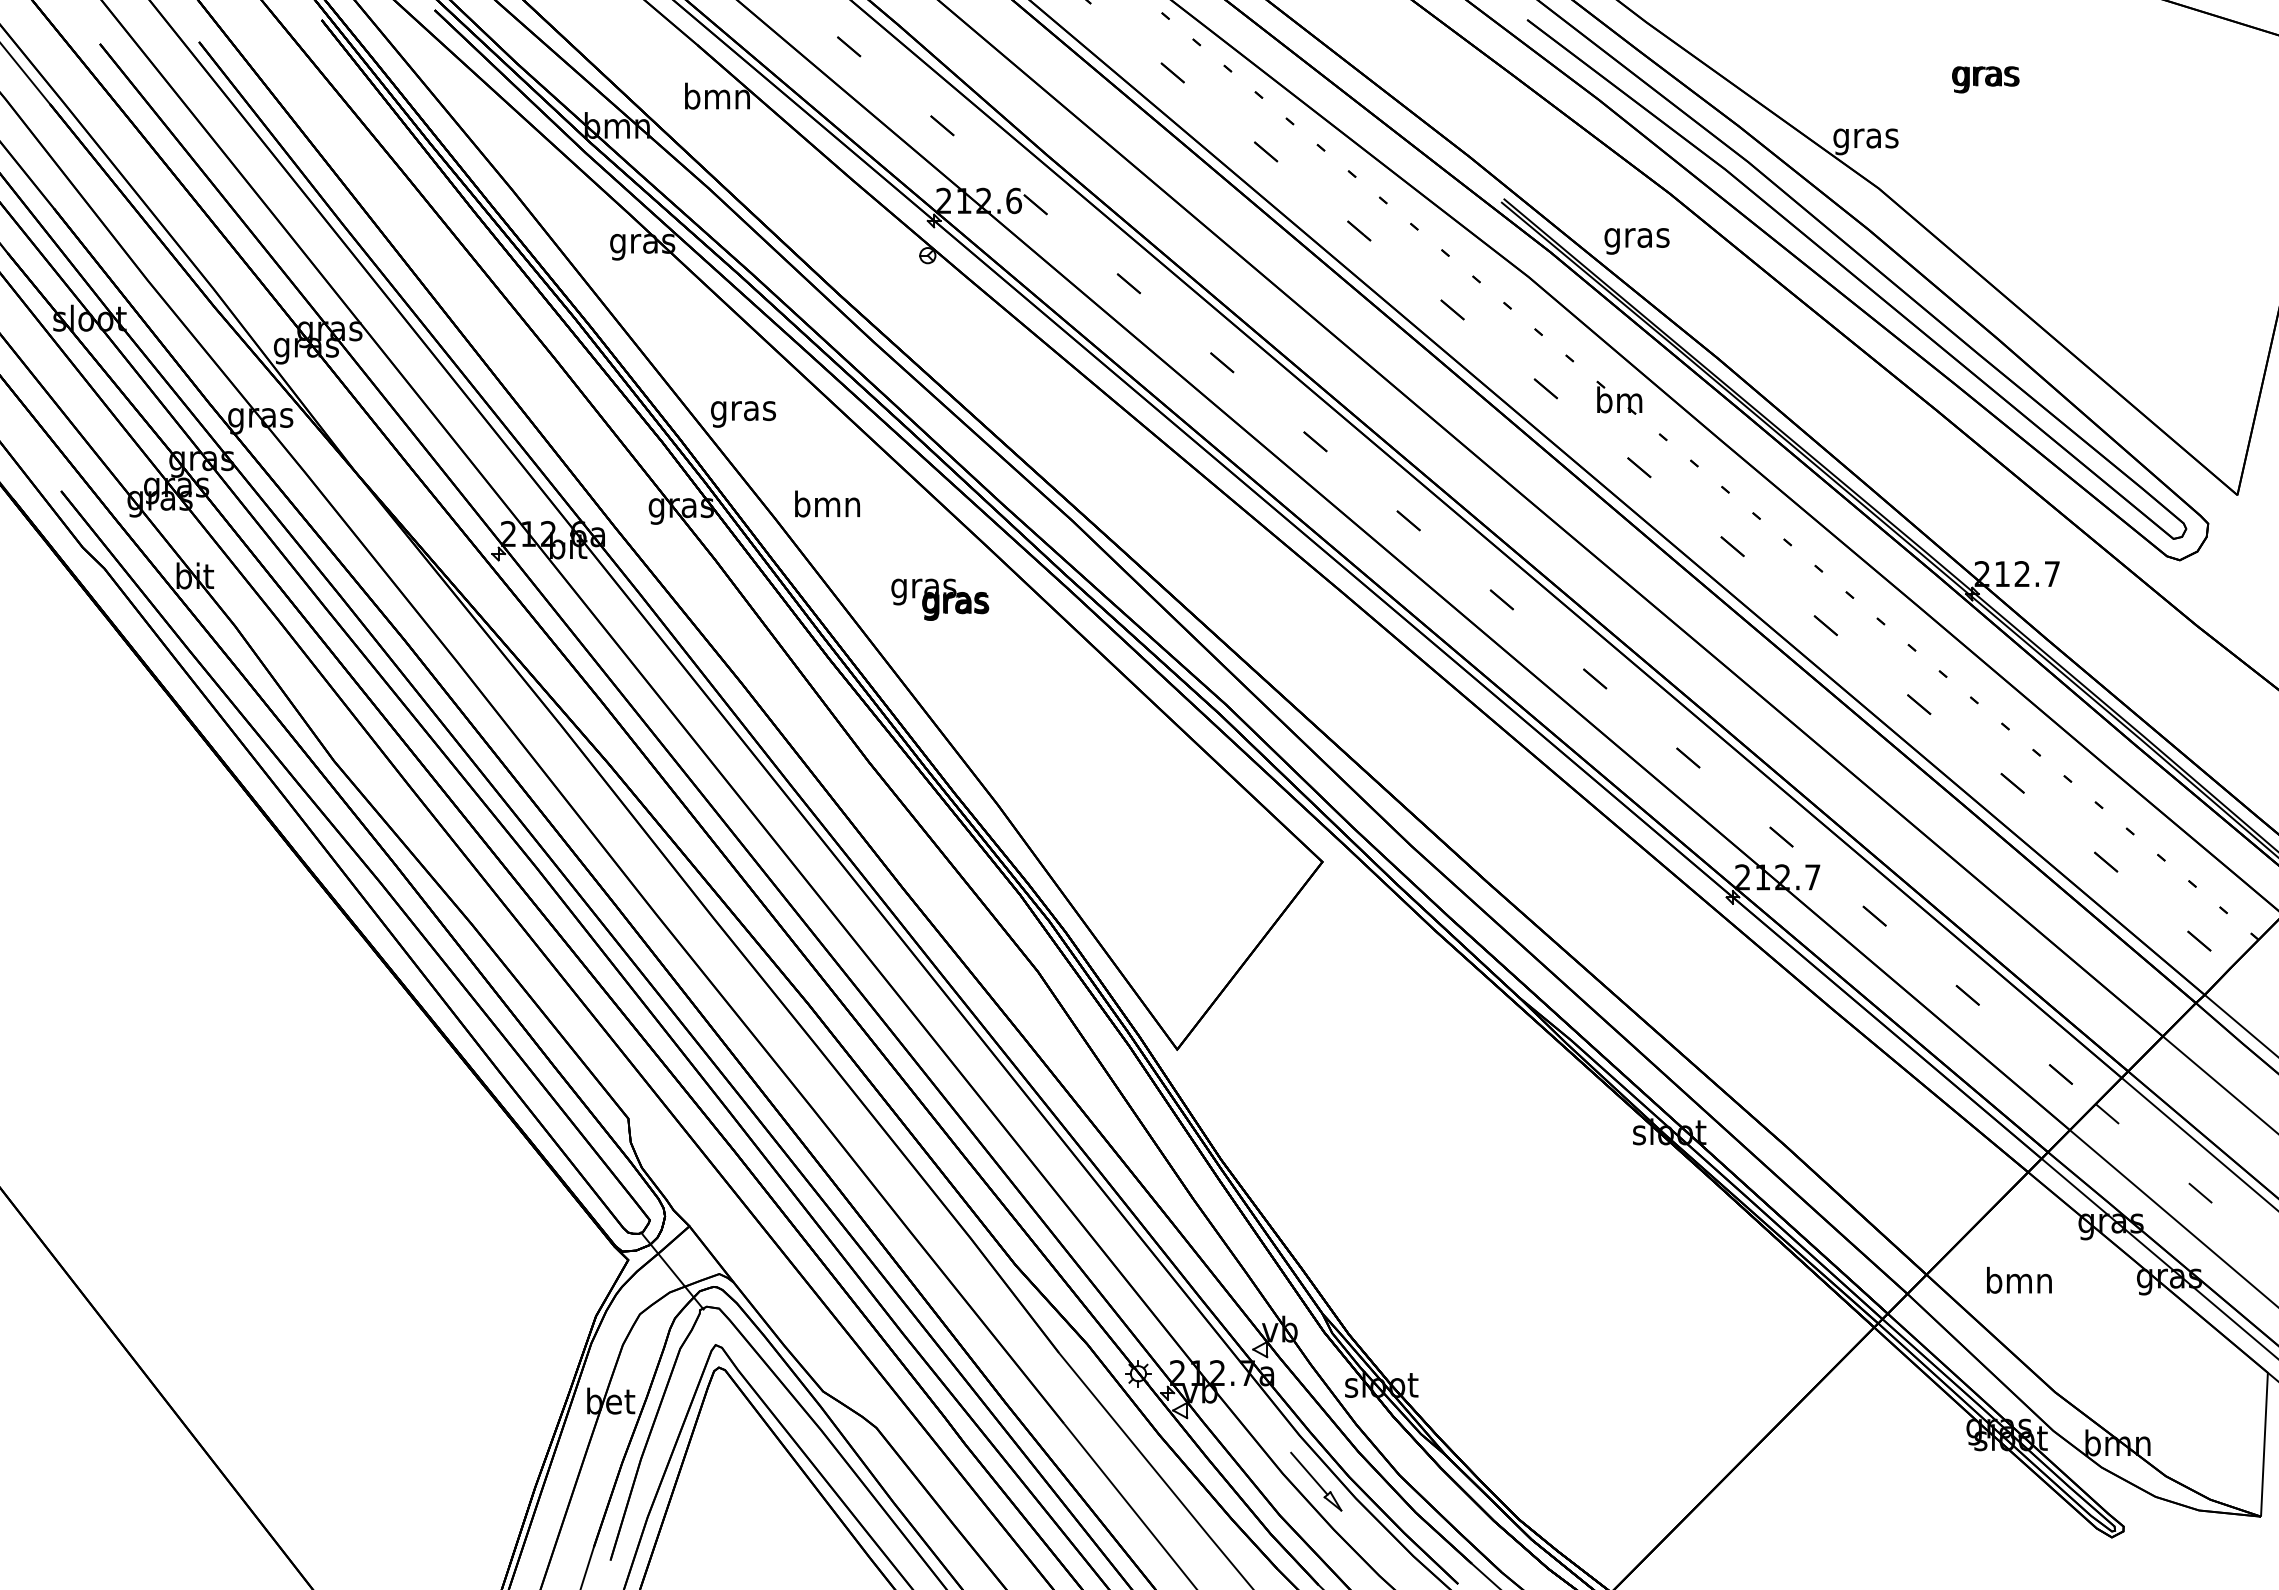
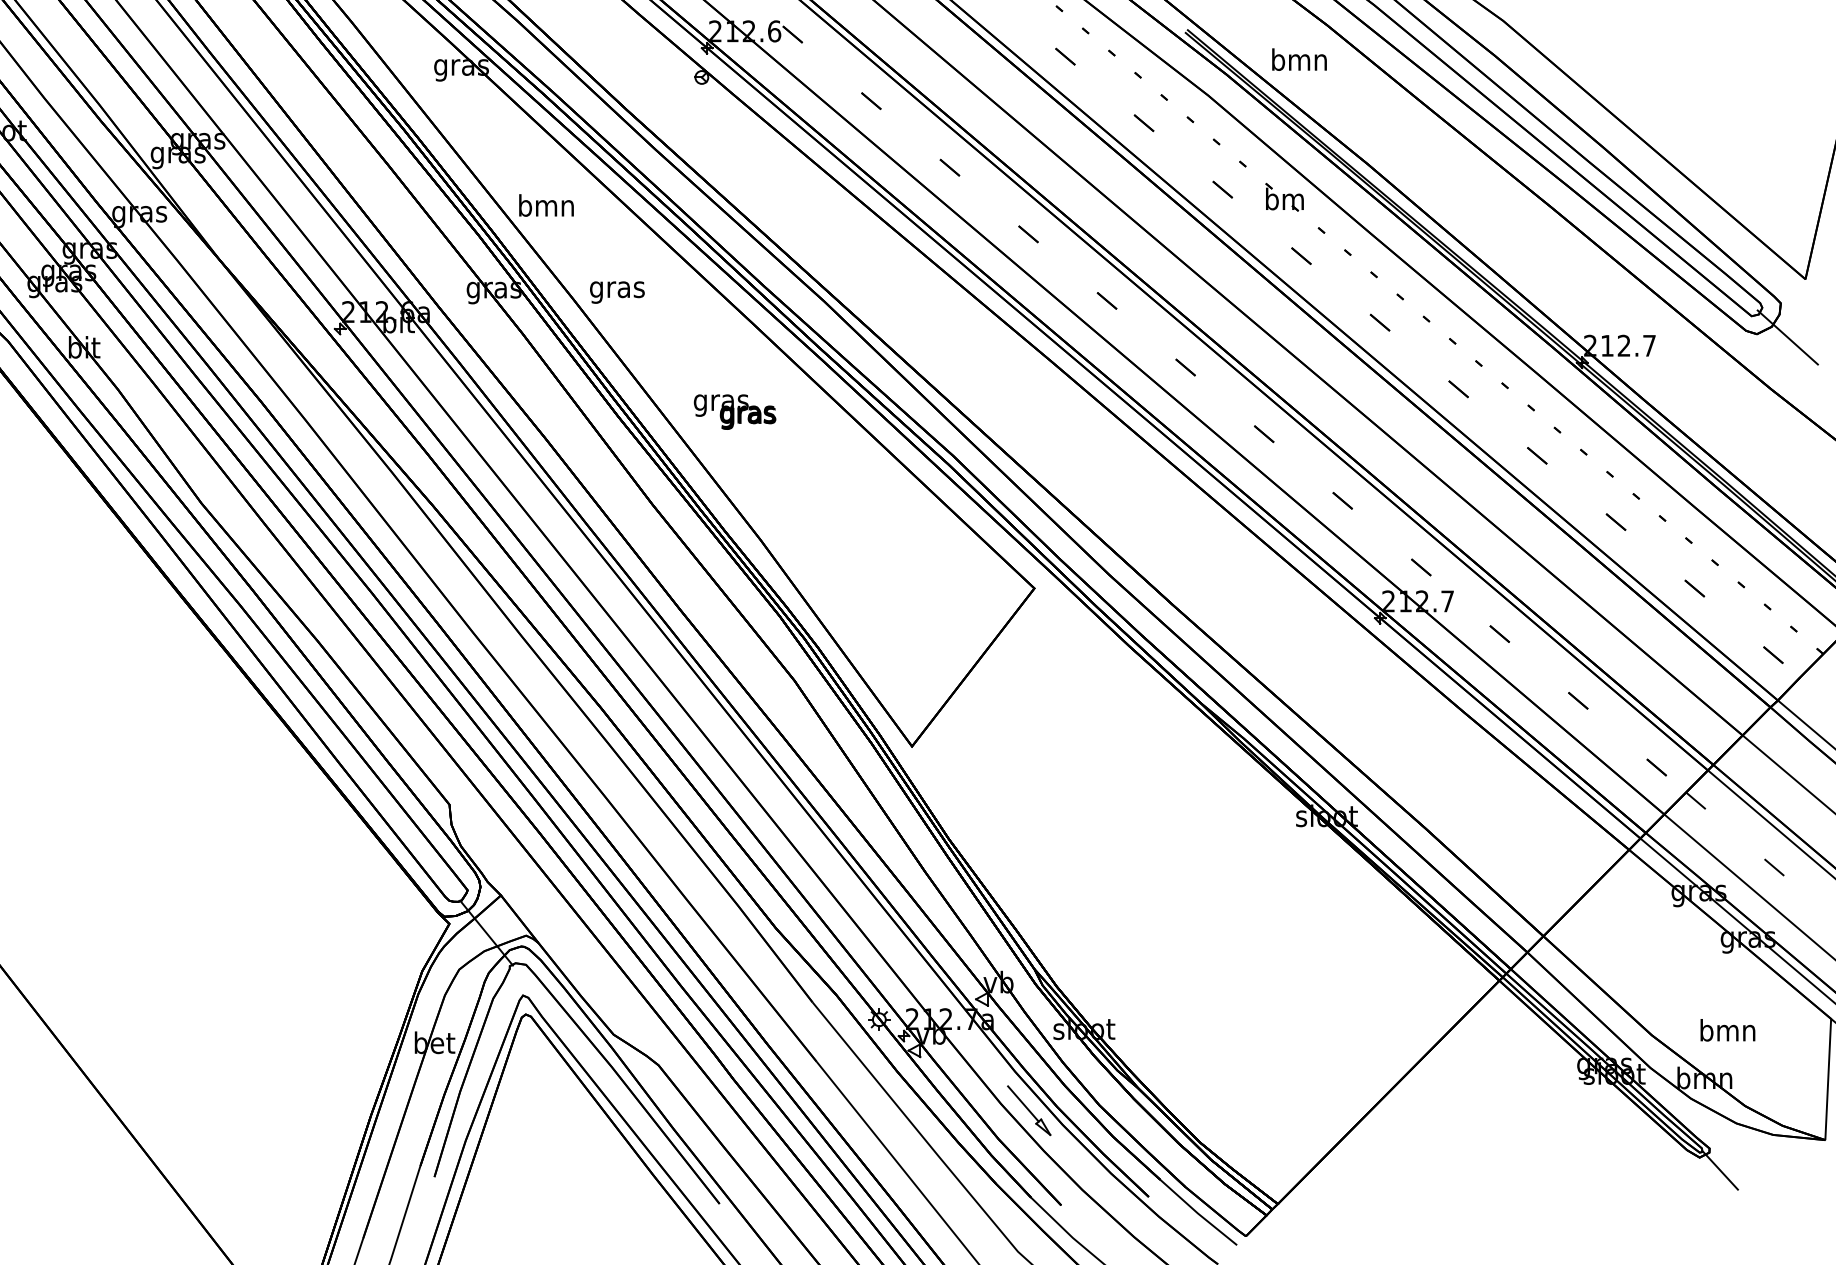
text: (1636, 237) -> (1299, 62), gras -> bmn
text: (743, 410) -> (546, 207), gras -> bmn
text: (827, 507) -> (617, 289), bmn -> gras
line: (2216, 564) -> (1787, 337), added
text: (940, 599) -> (735, 411), moved
text: (2019, 1279) -> (1728, 1029), moved
line: (2136, 1552) -> (1720, 1170), added

